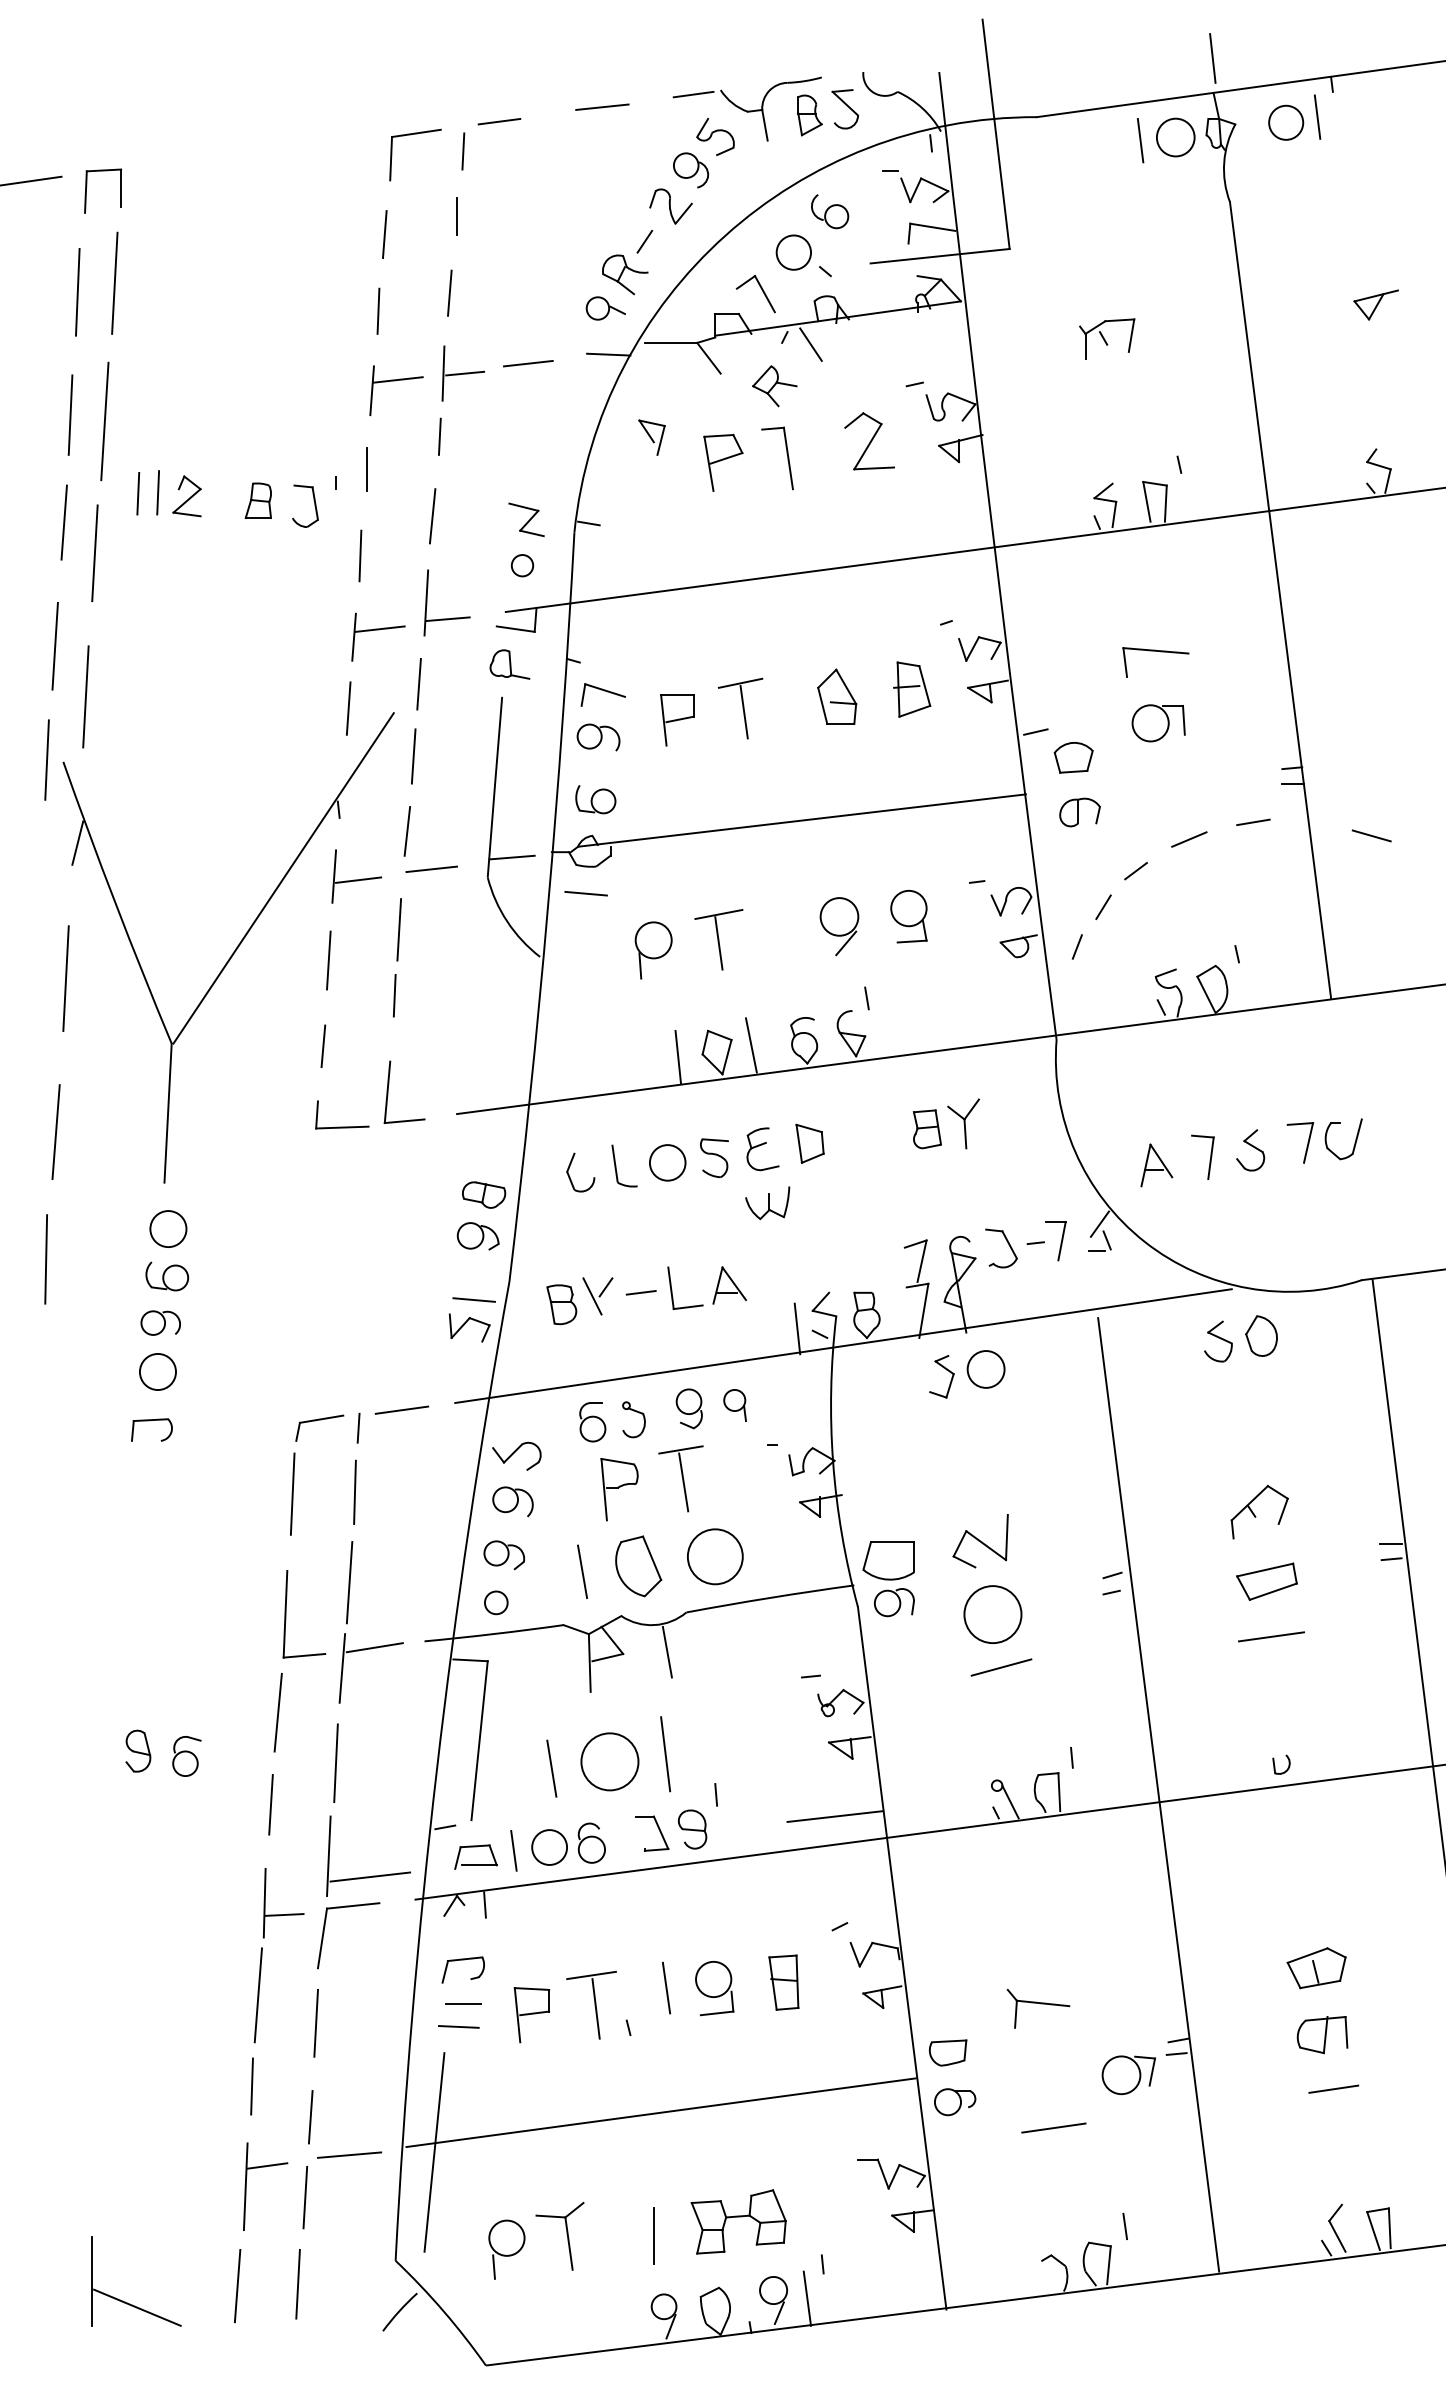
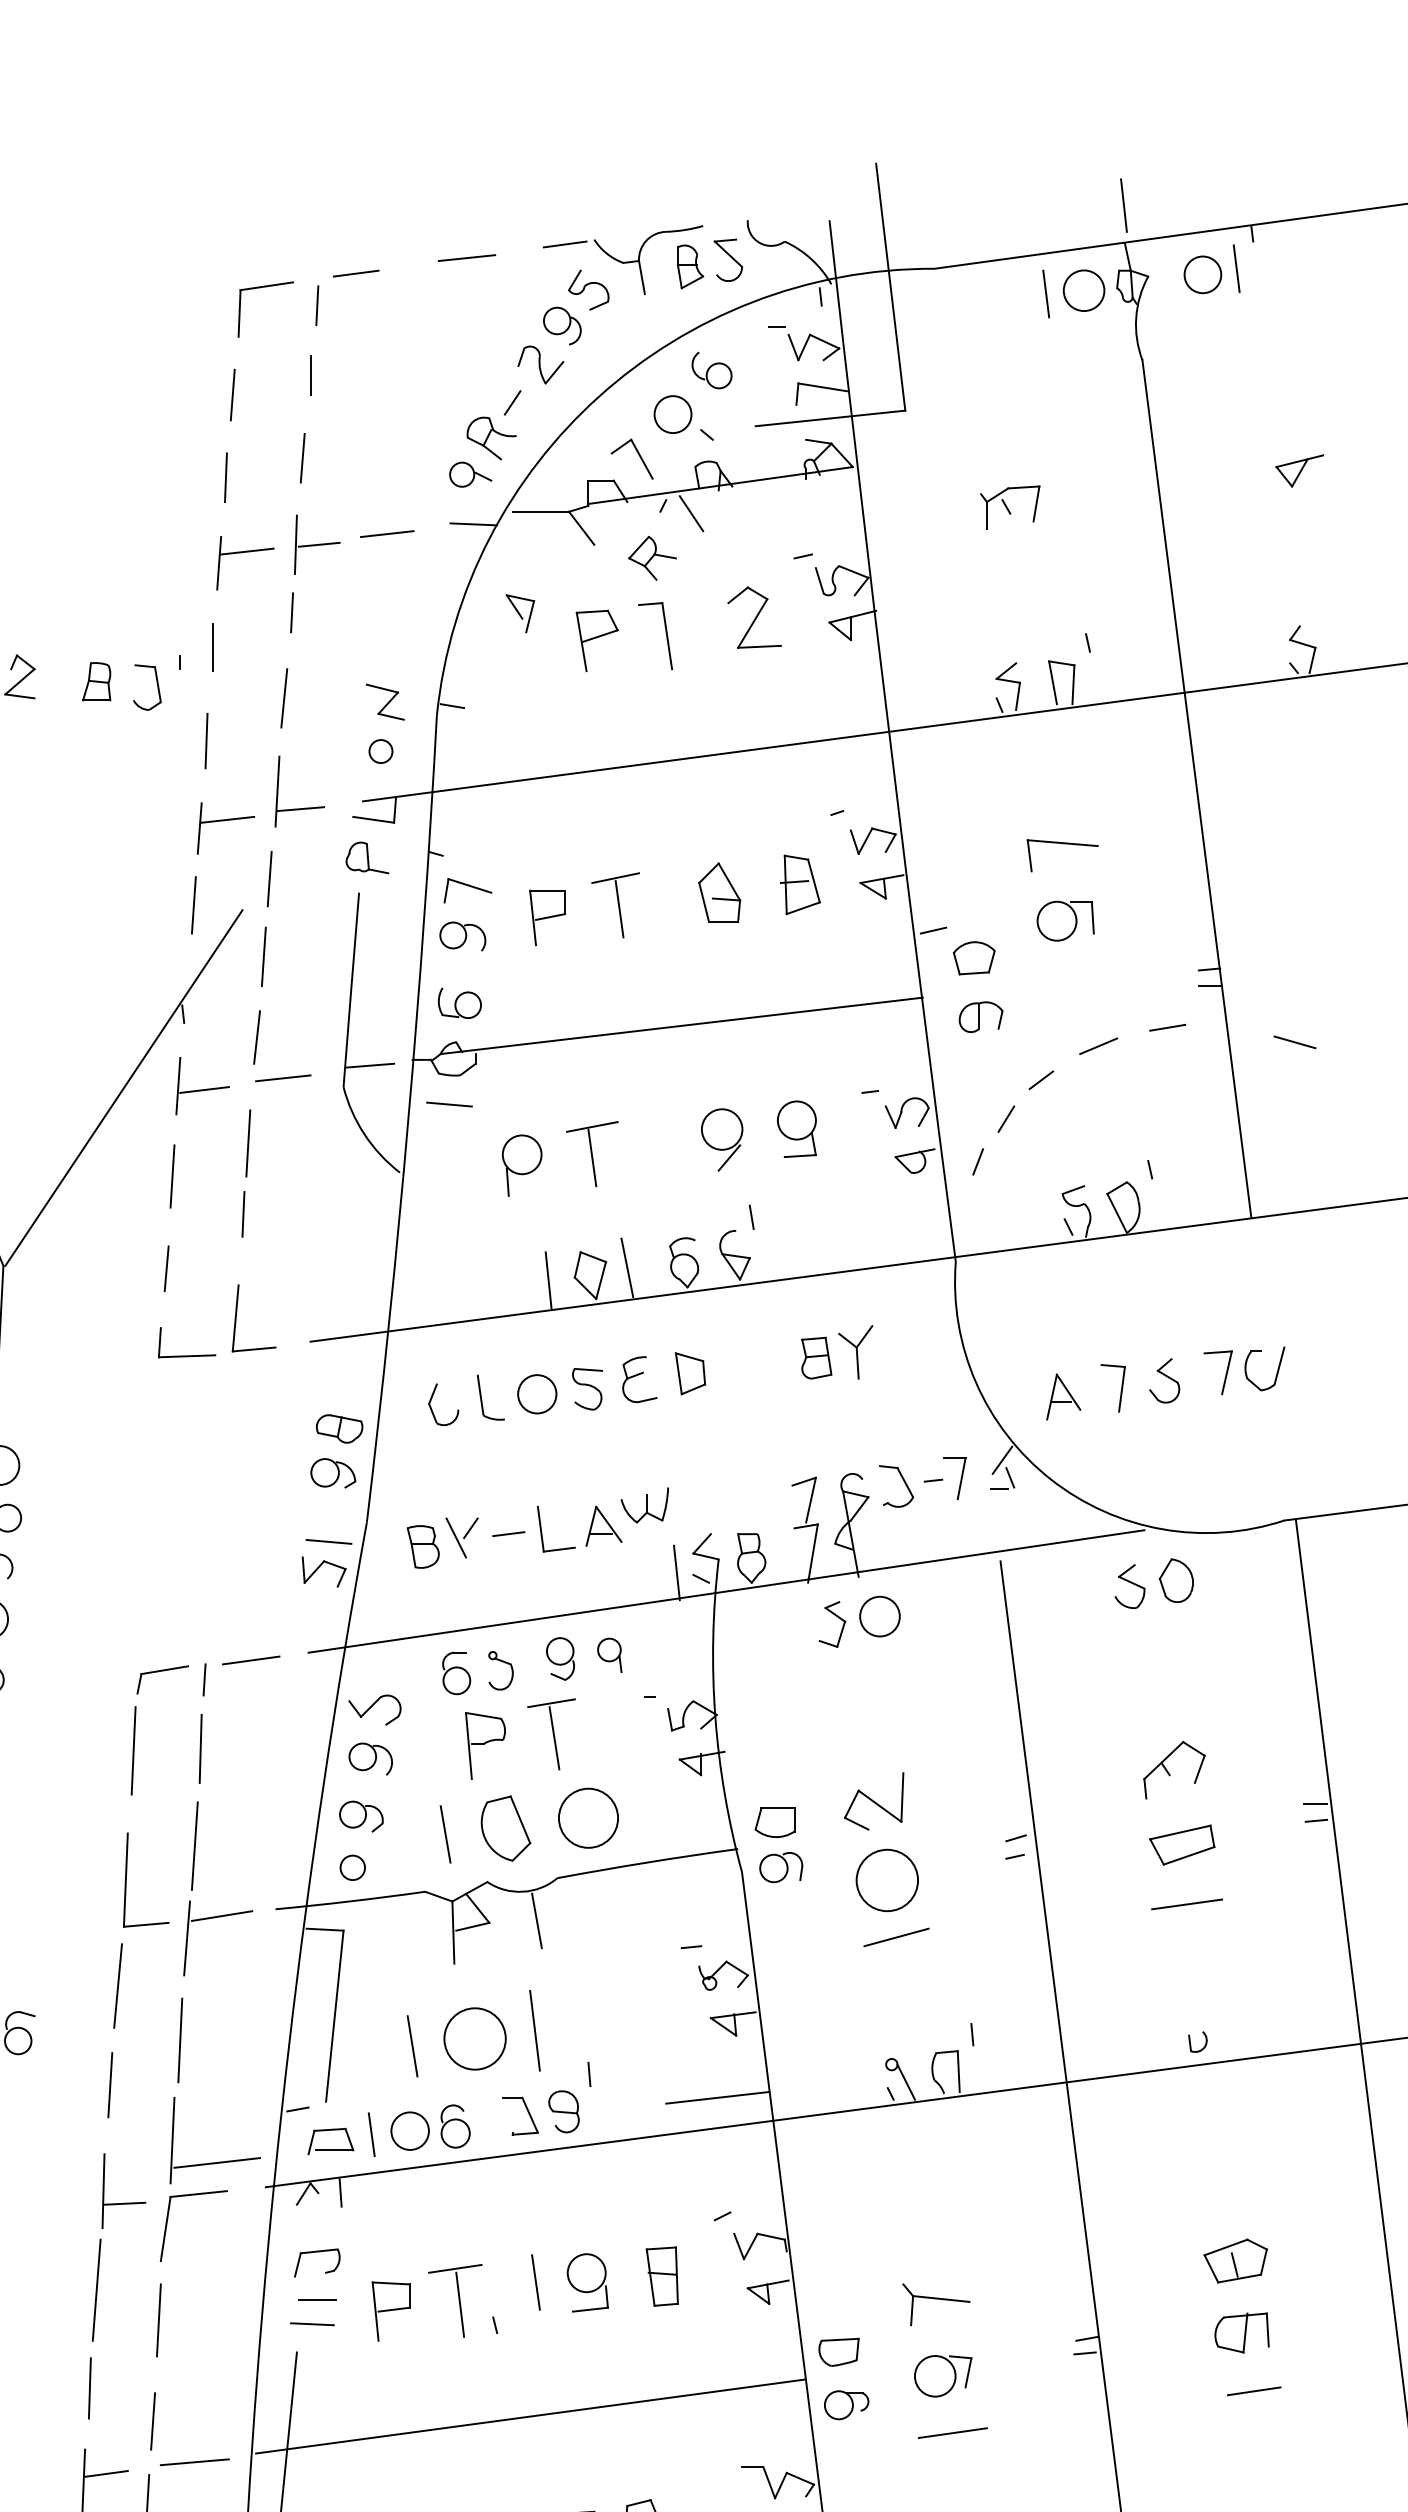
part: (767, 1203) -> (644, 1505), moved
part: (888, 1560) -> (774, 1822), size x0.71
part: (1128, 2075) -> (942, 2376), moved

